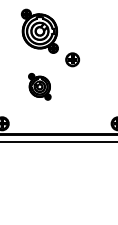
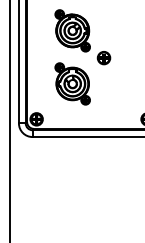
part: (39, 86) -> (72, 83), size x1.67

